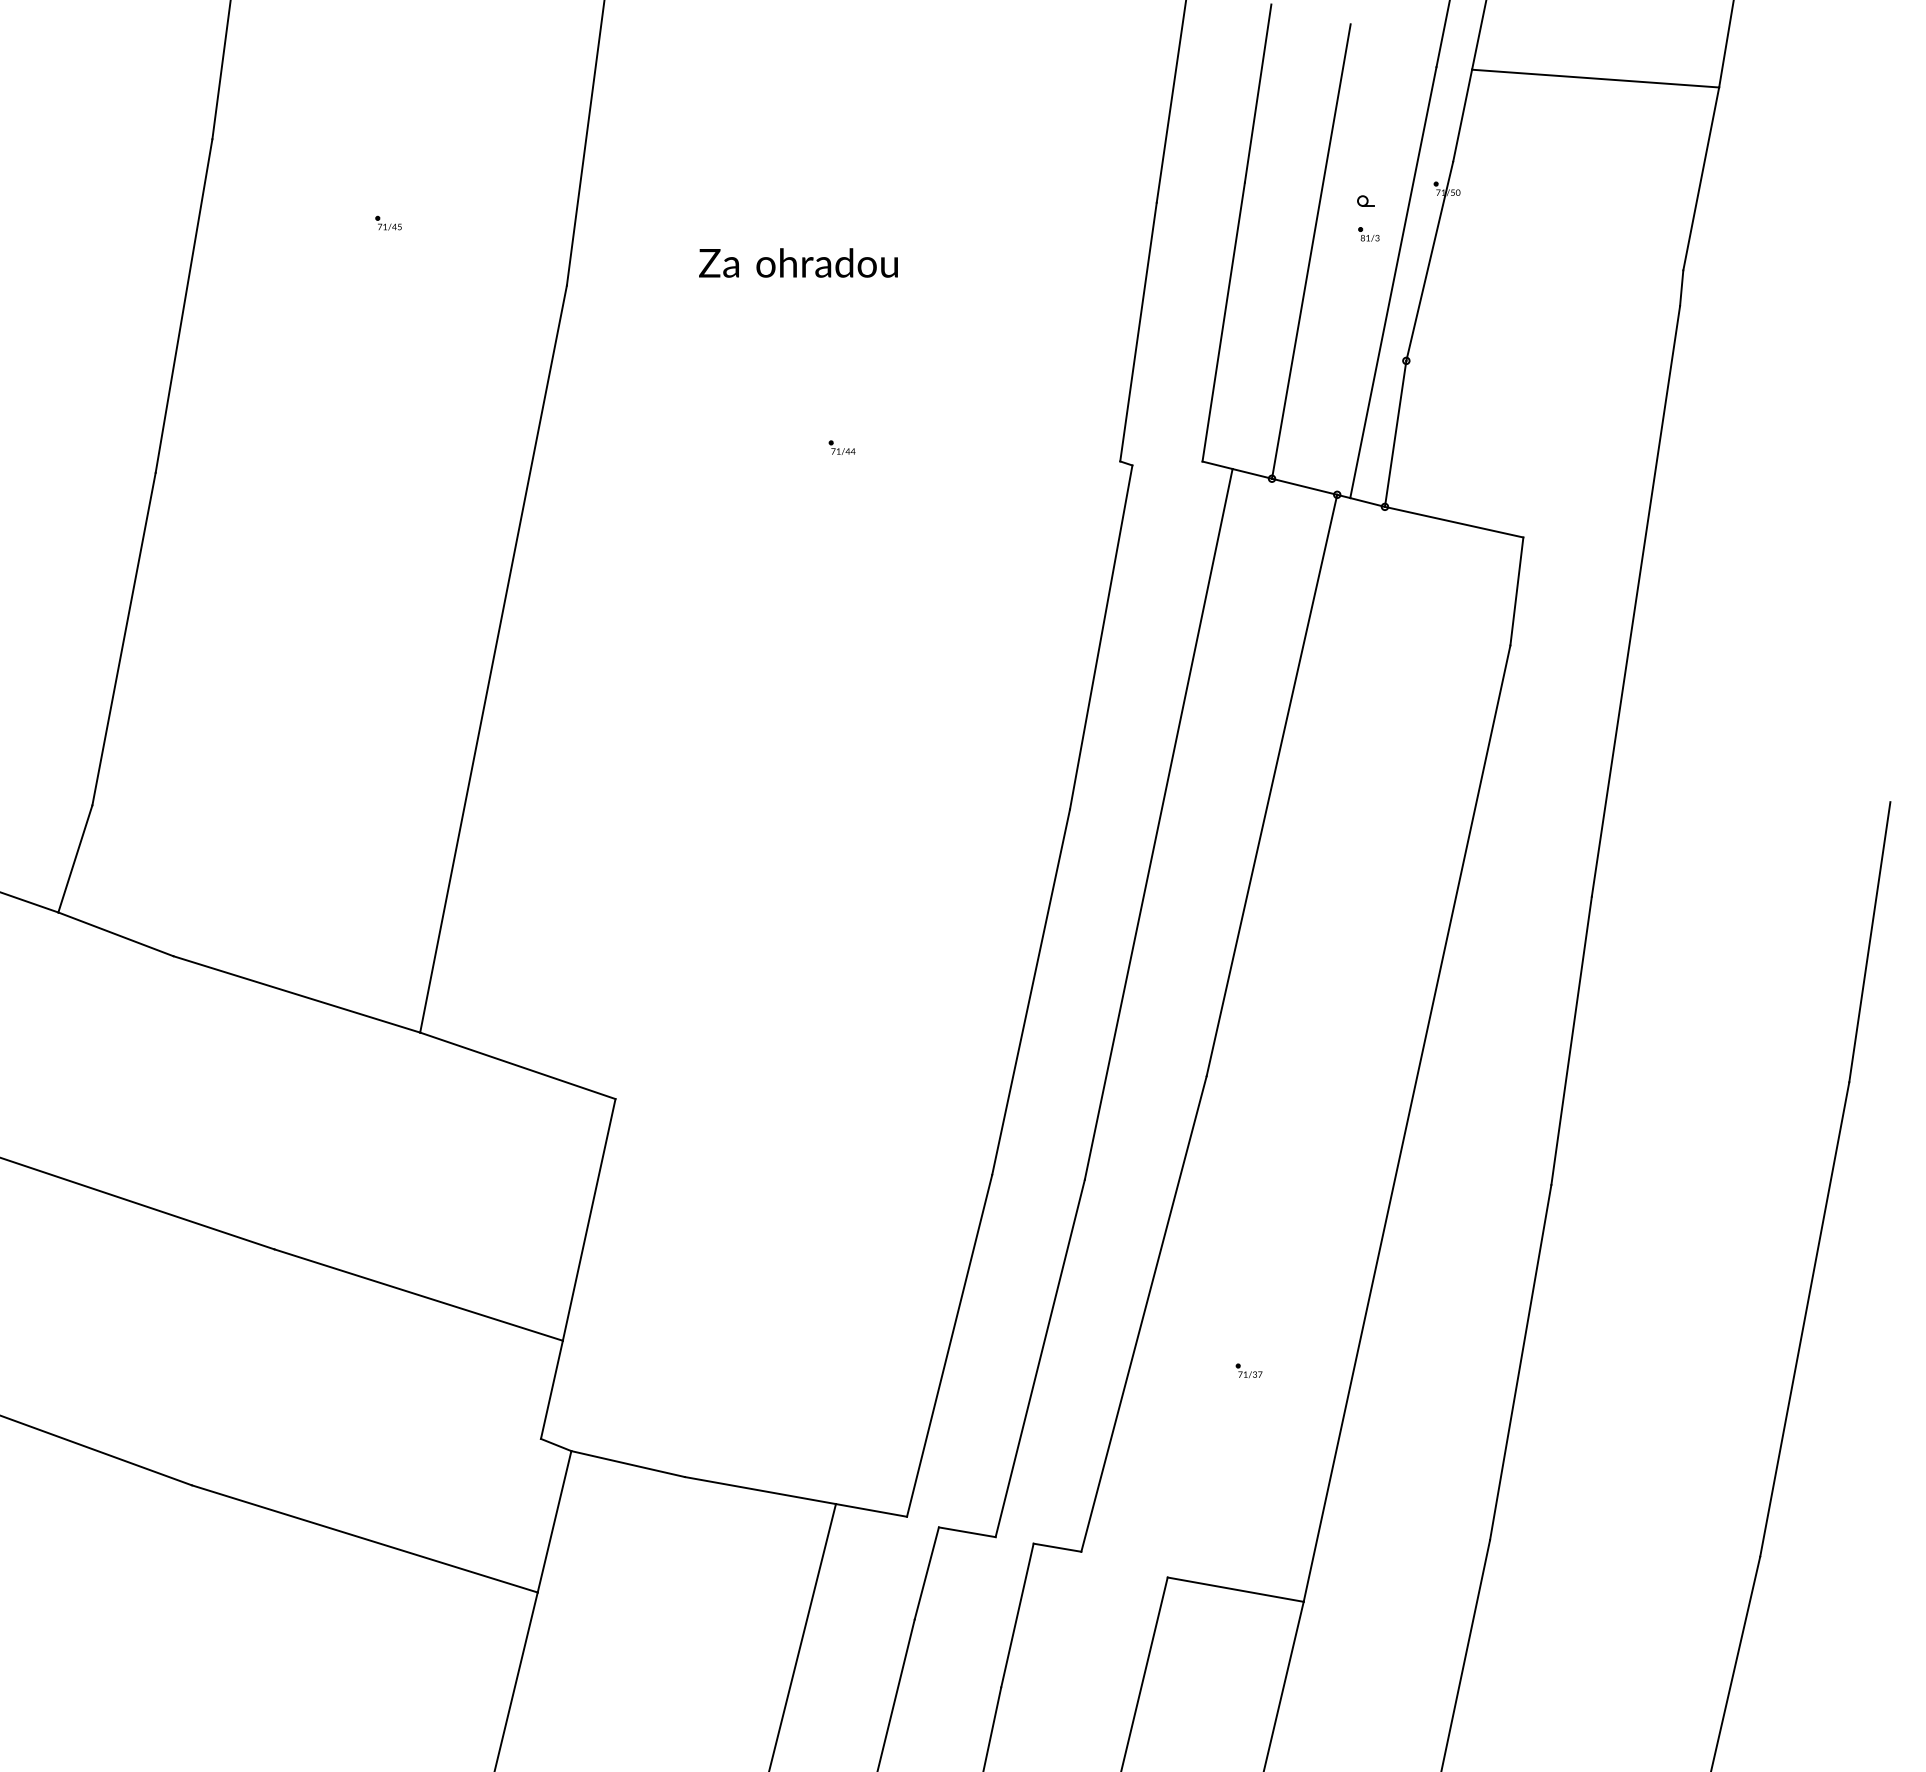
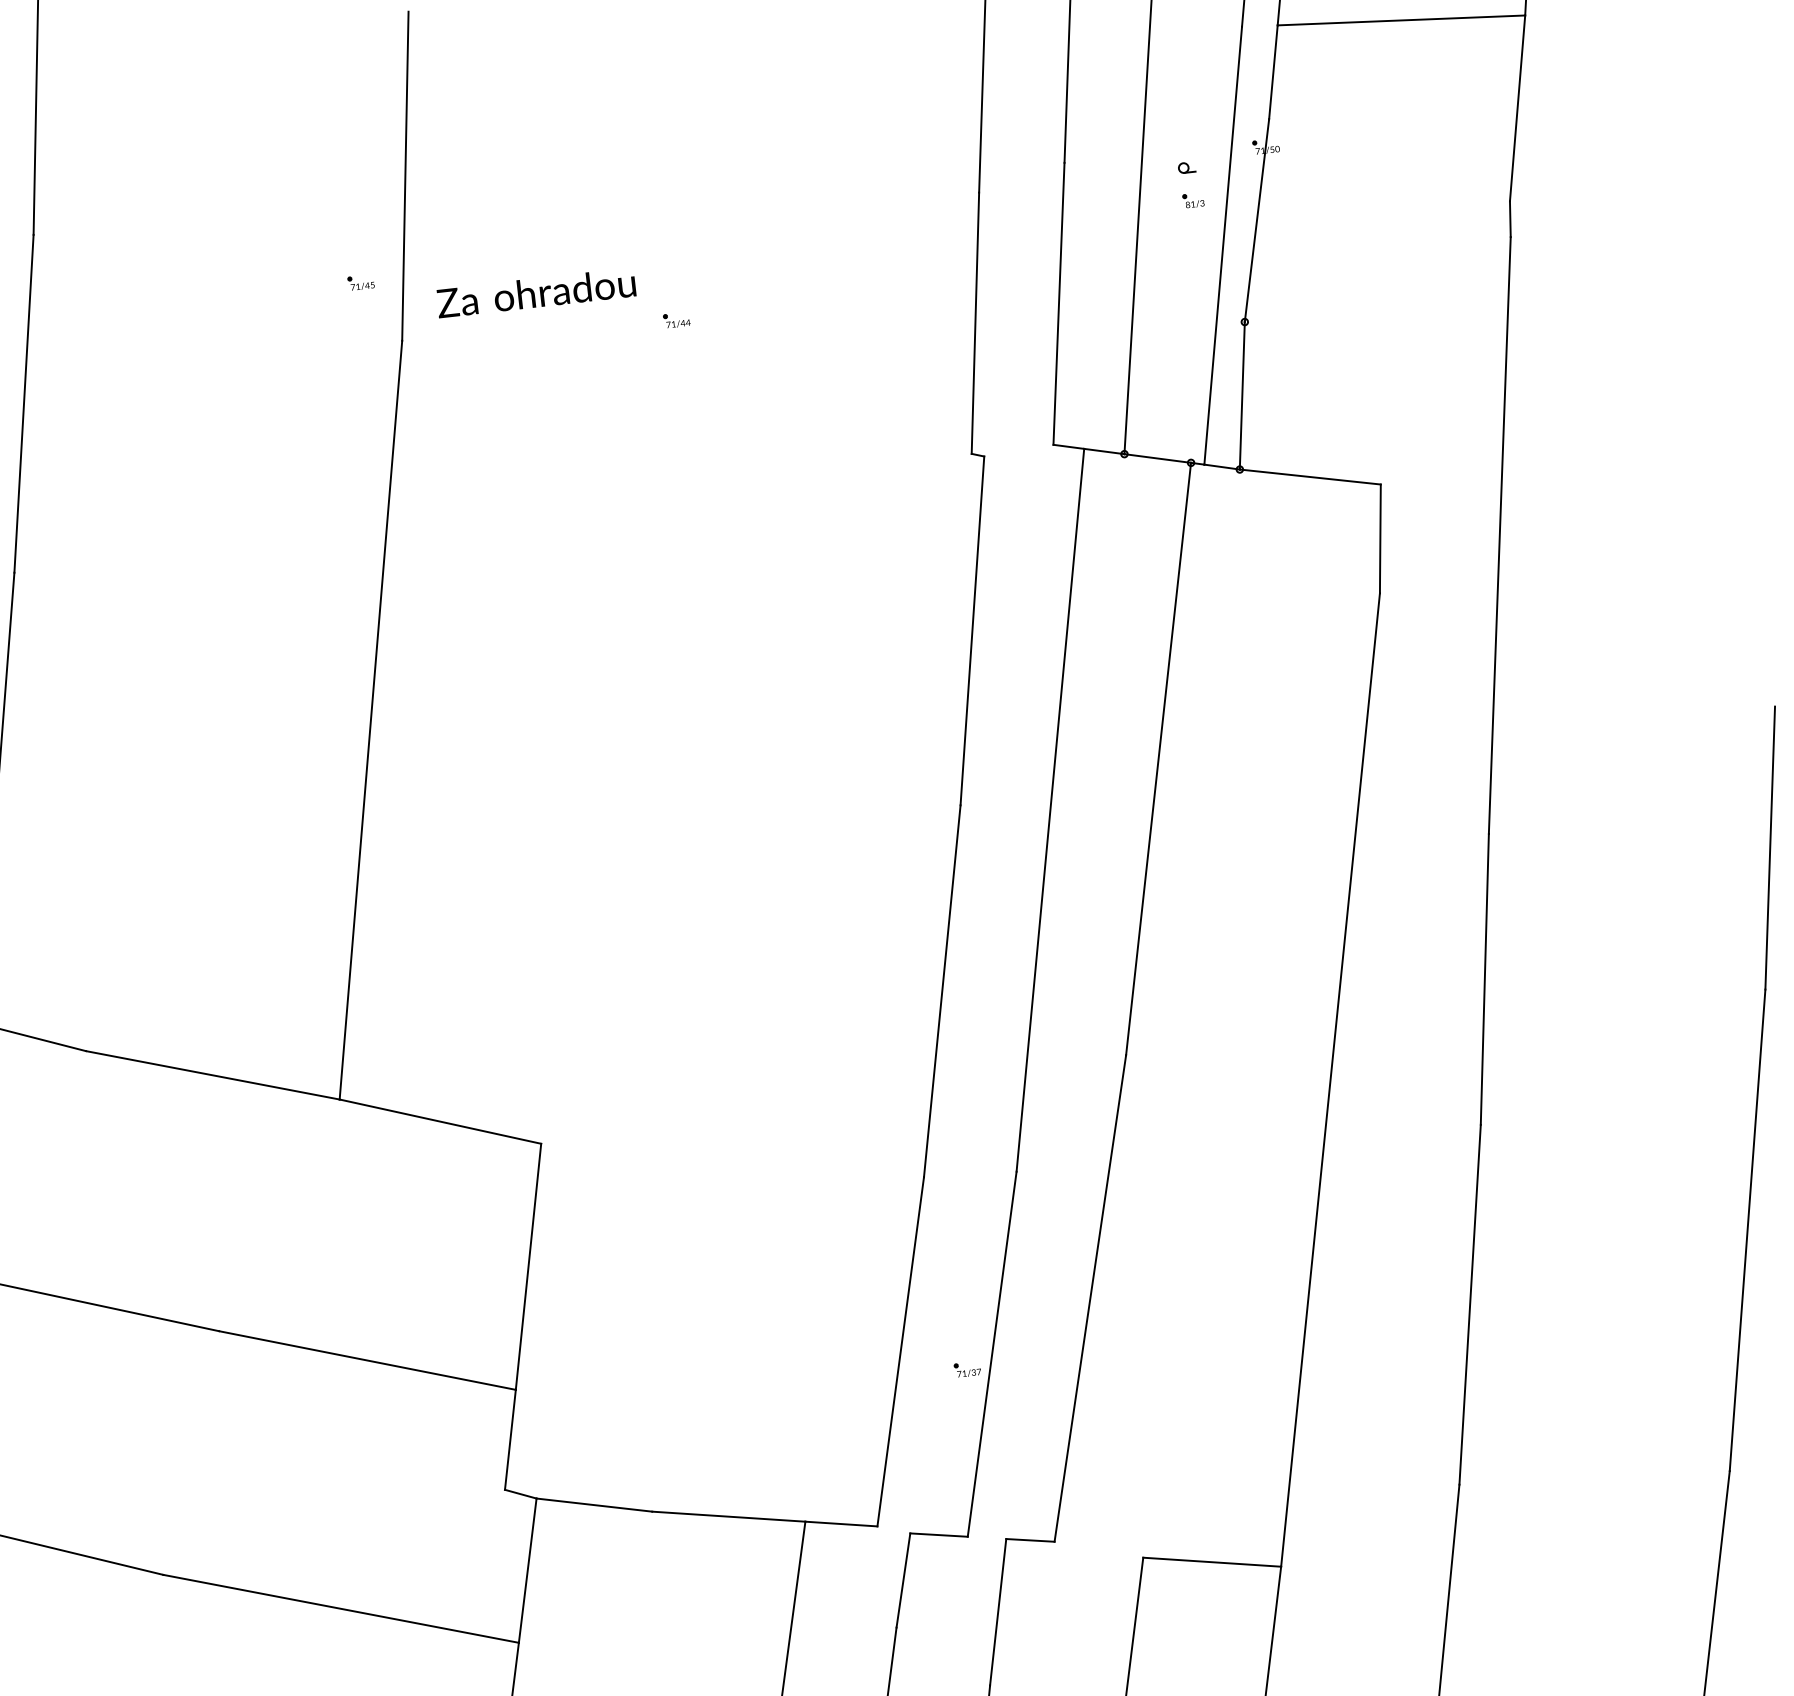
part: (388, 222) -> (360, 281), moved
text: (798, 262) -> (536, 292), moved
part: (841, 447) -> (676, 320), moved
part: (1248, 1370) -> (966, 1369), moved

